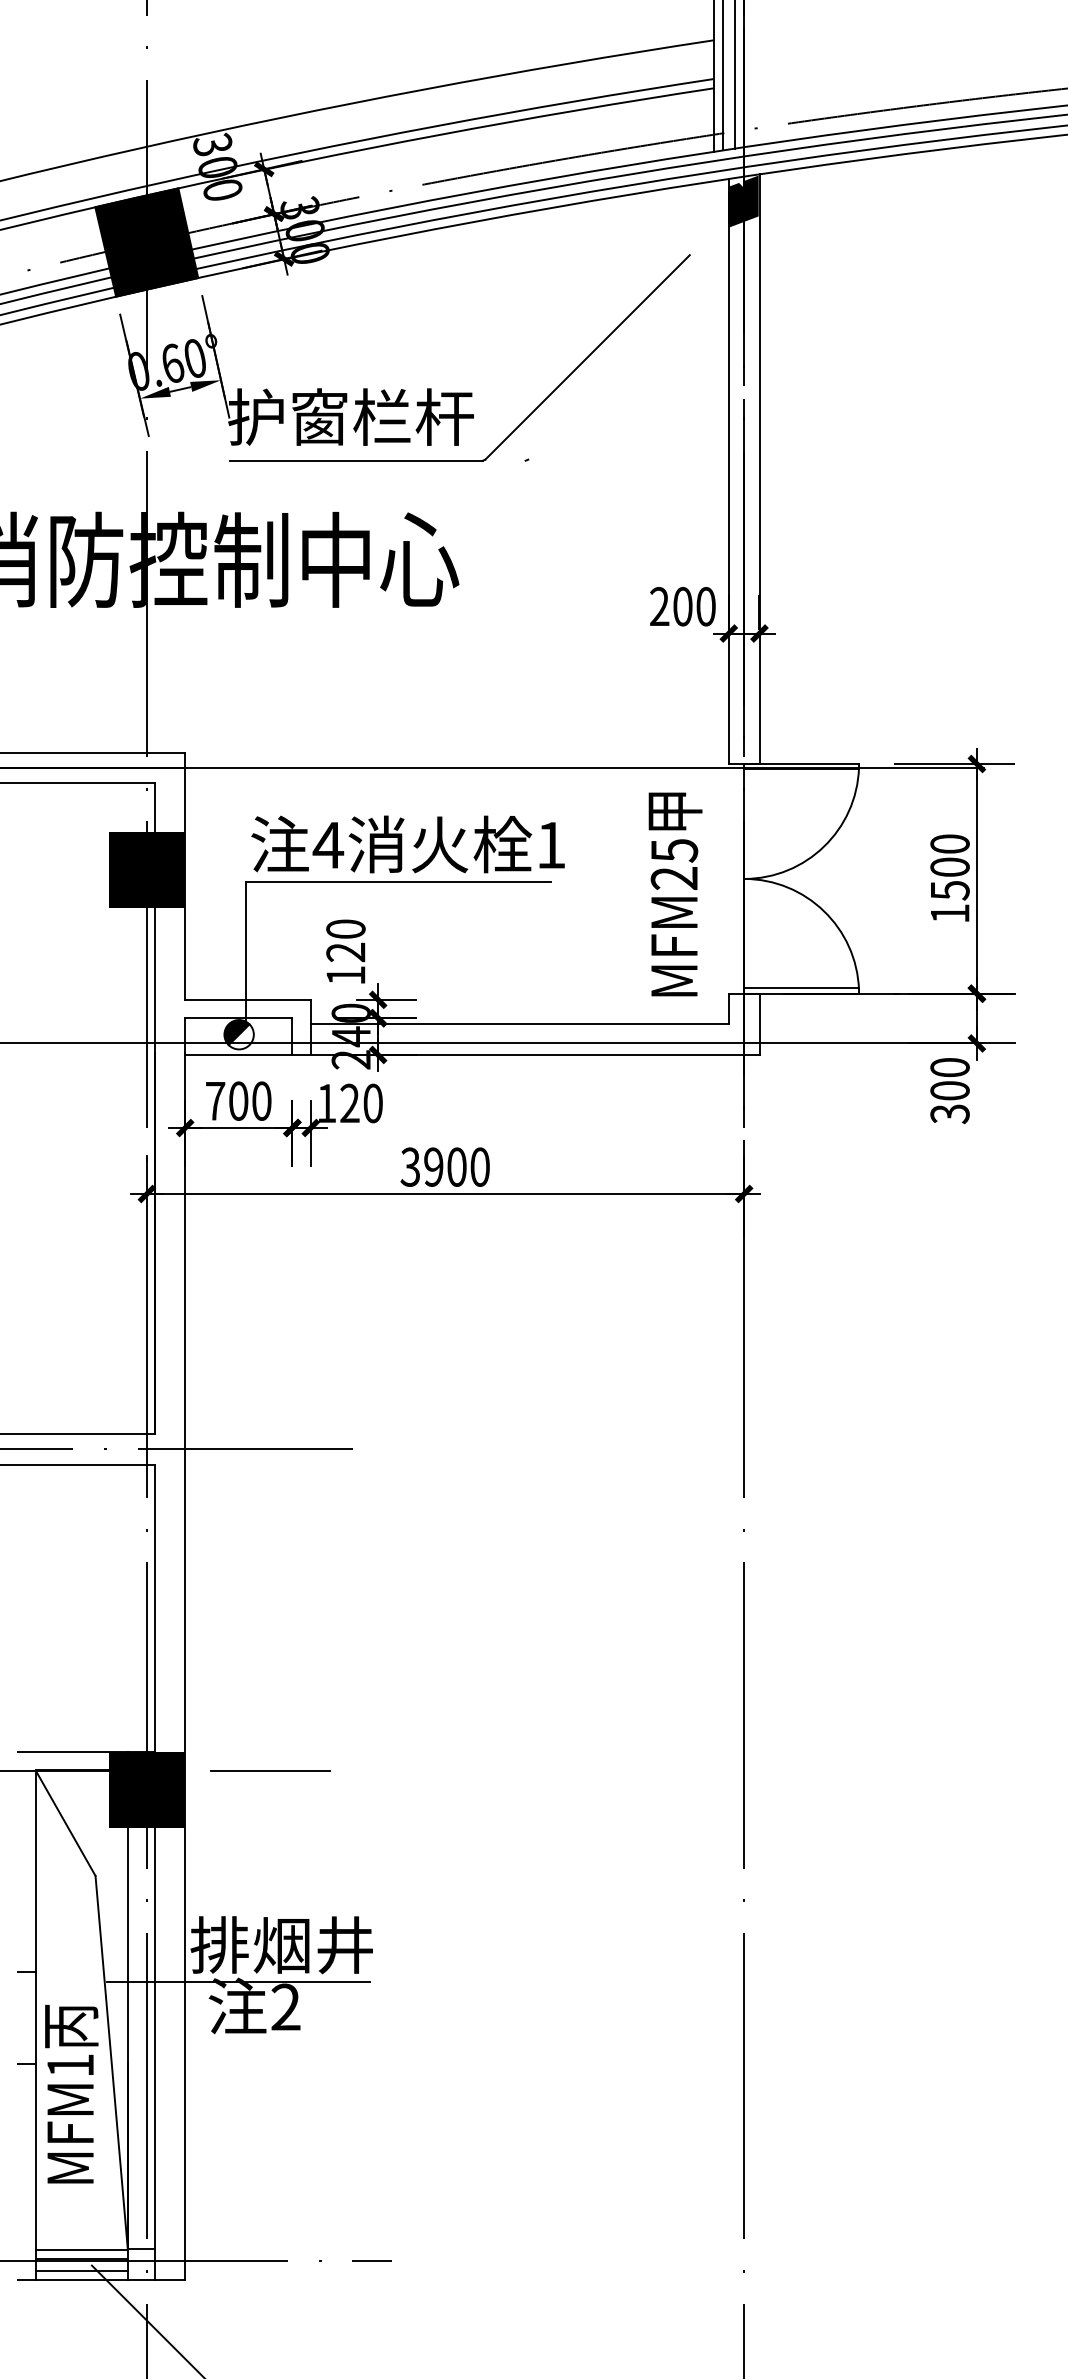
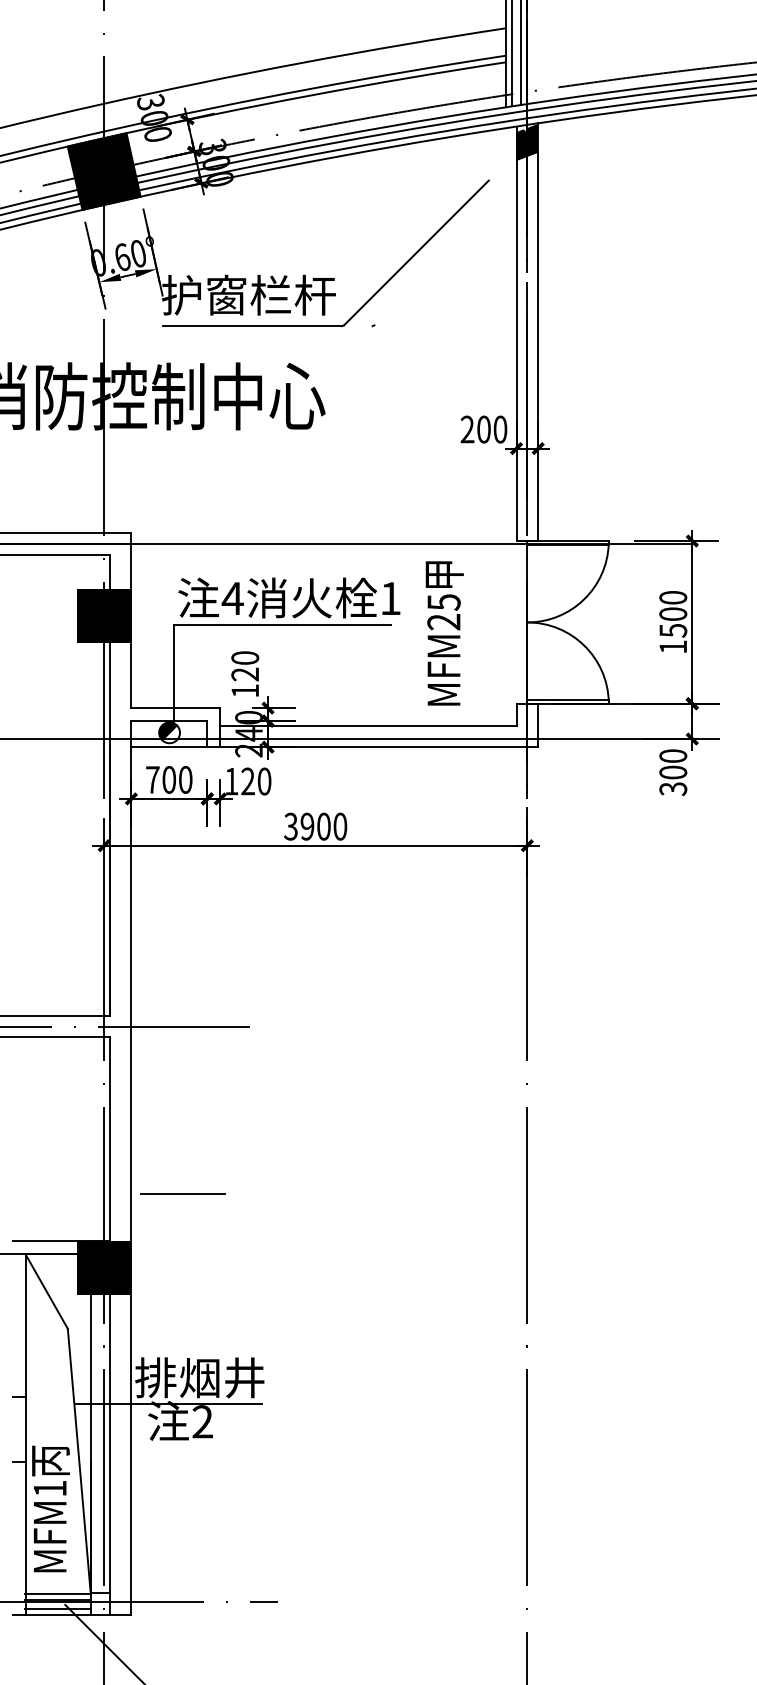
text: (675, 894) -> (444, 633), moved
line: (270, 1770) -> (183, 1193), moved
text: (71, 2094) -> (50, 1509), moved

